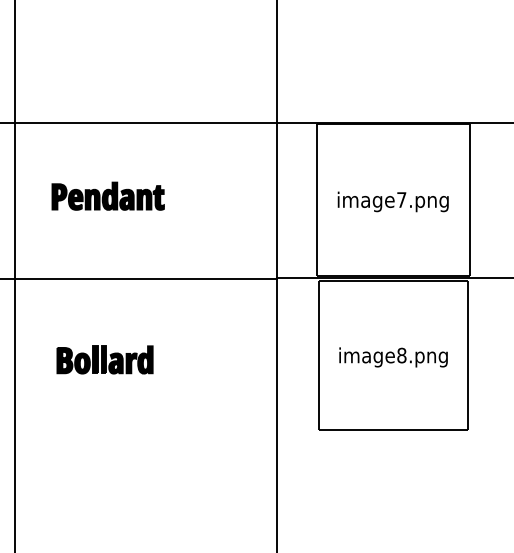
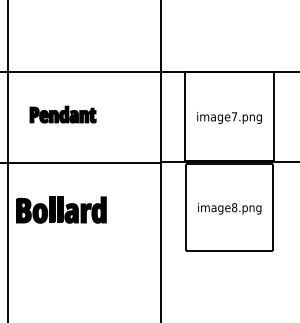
part: (103, 360) -> (60, 210), size x1.6

